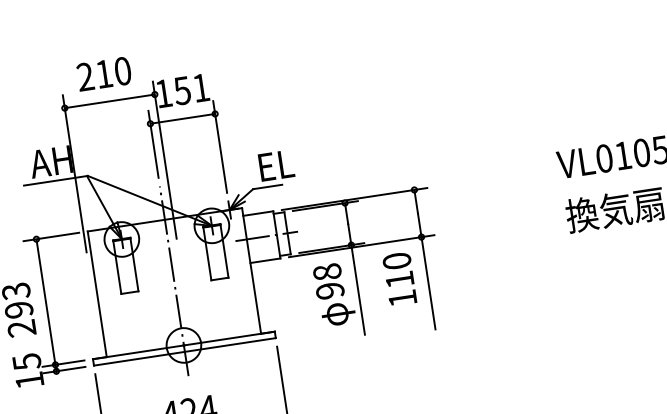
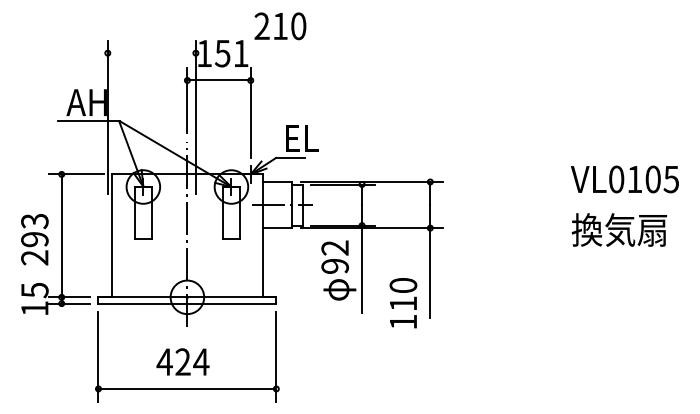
text: (104, 74) -> (280, 26), moved
line: (109, 101) -> (151, 53), removed
text: (326, 271) -> (334, 247), 98 -> 92
text: (399, 279) -> (403, 303), moved

